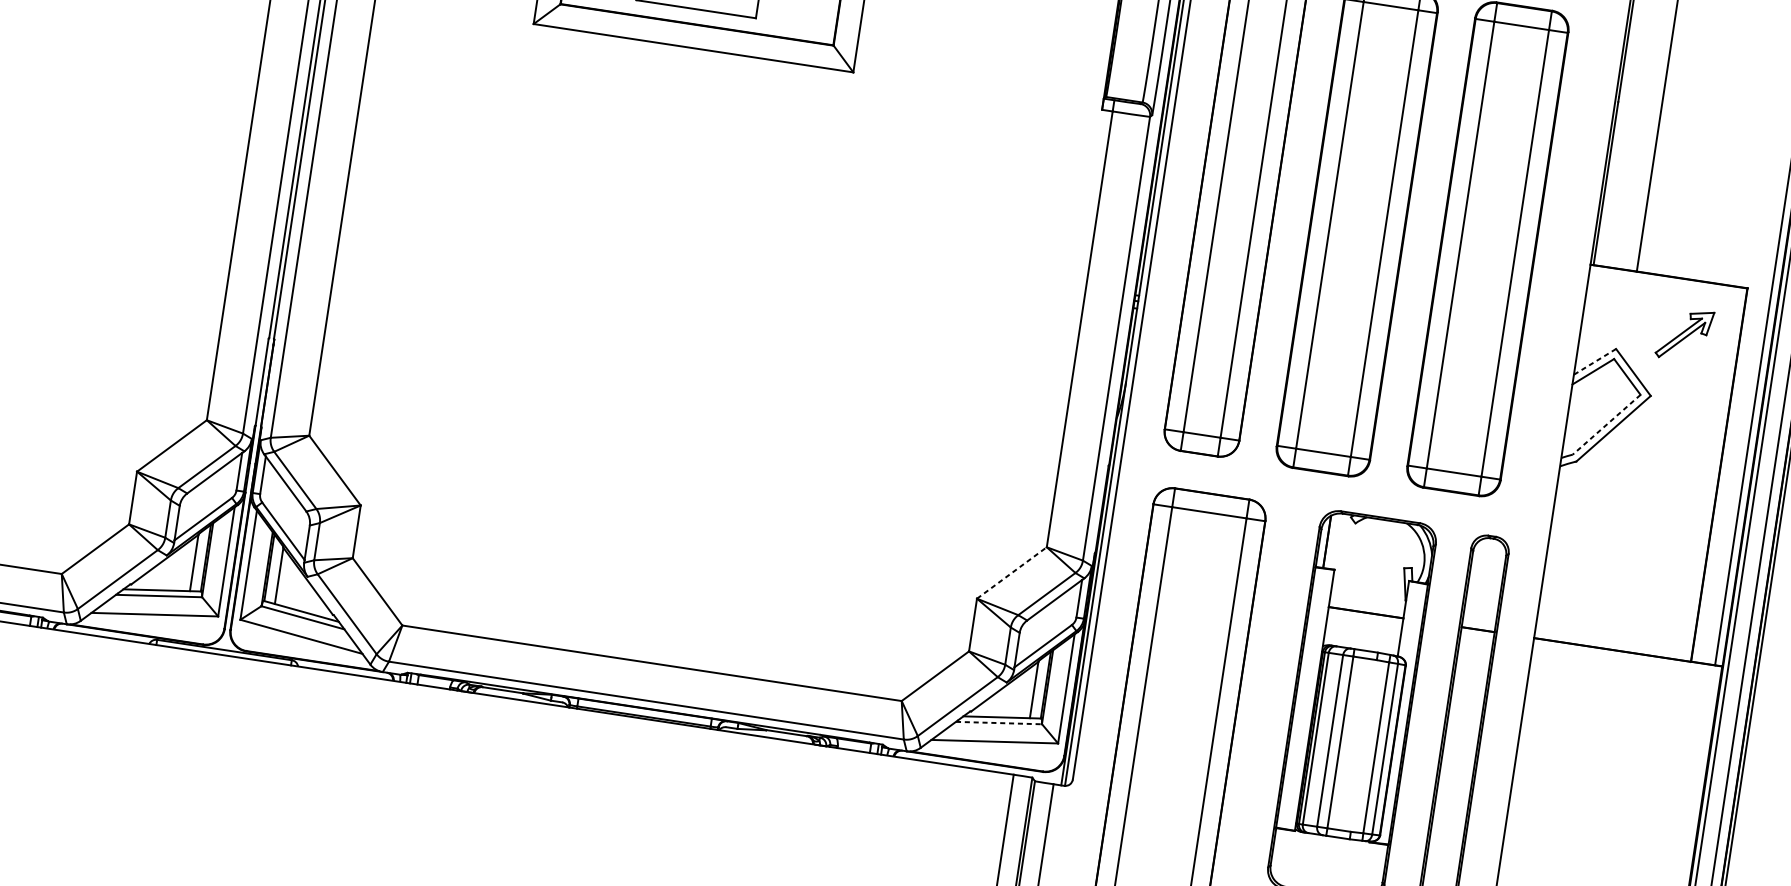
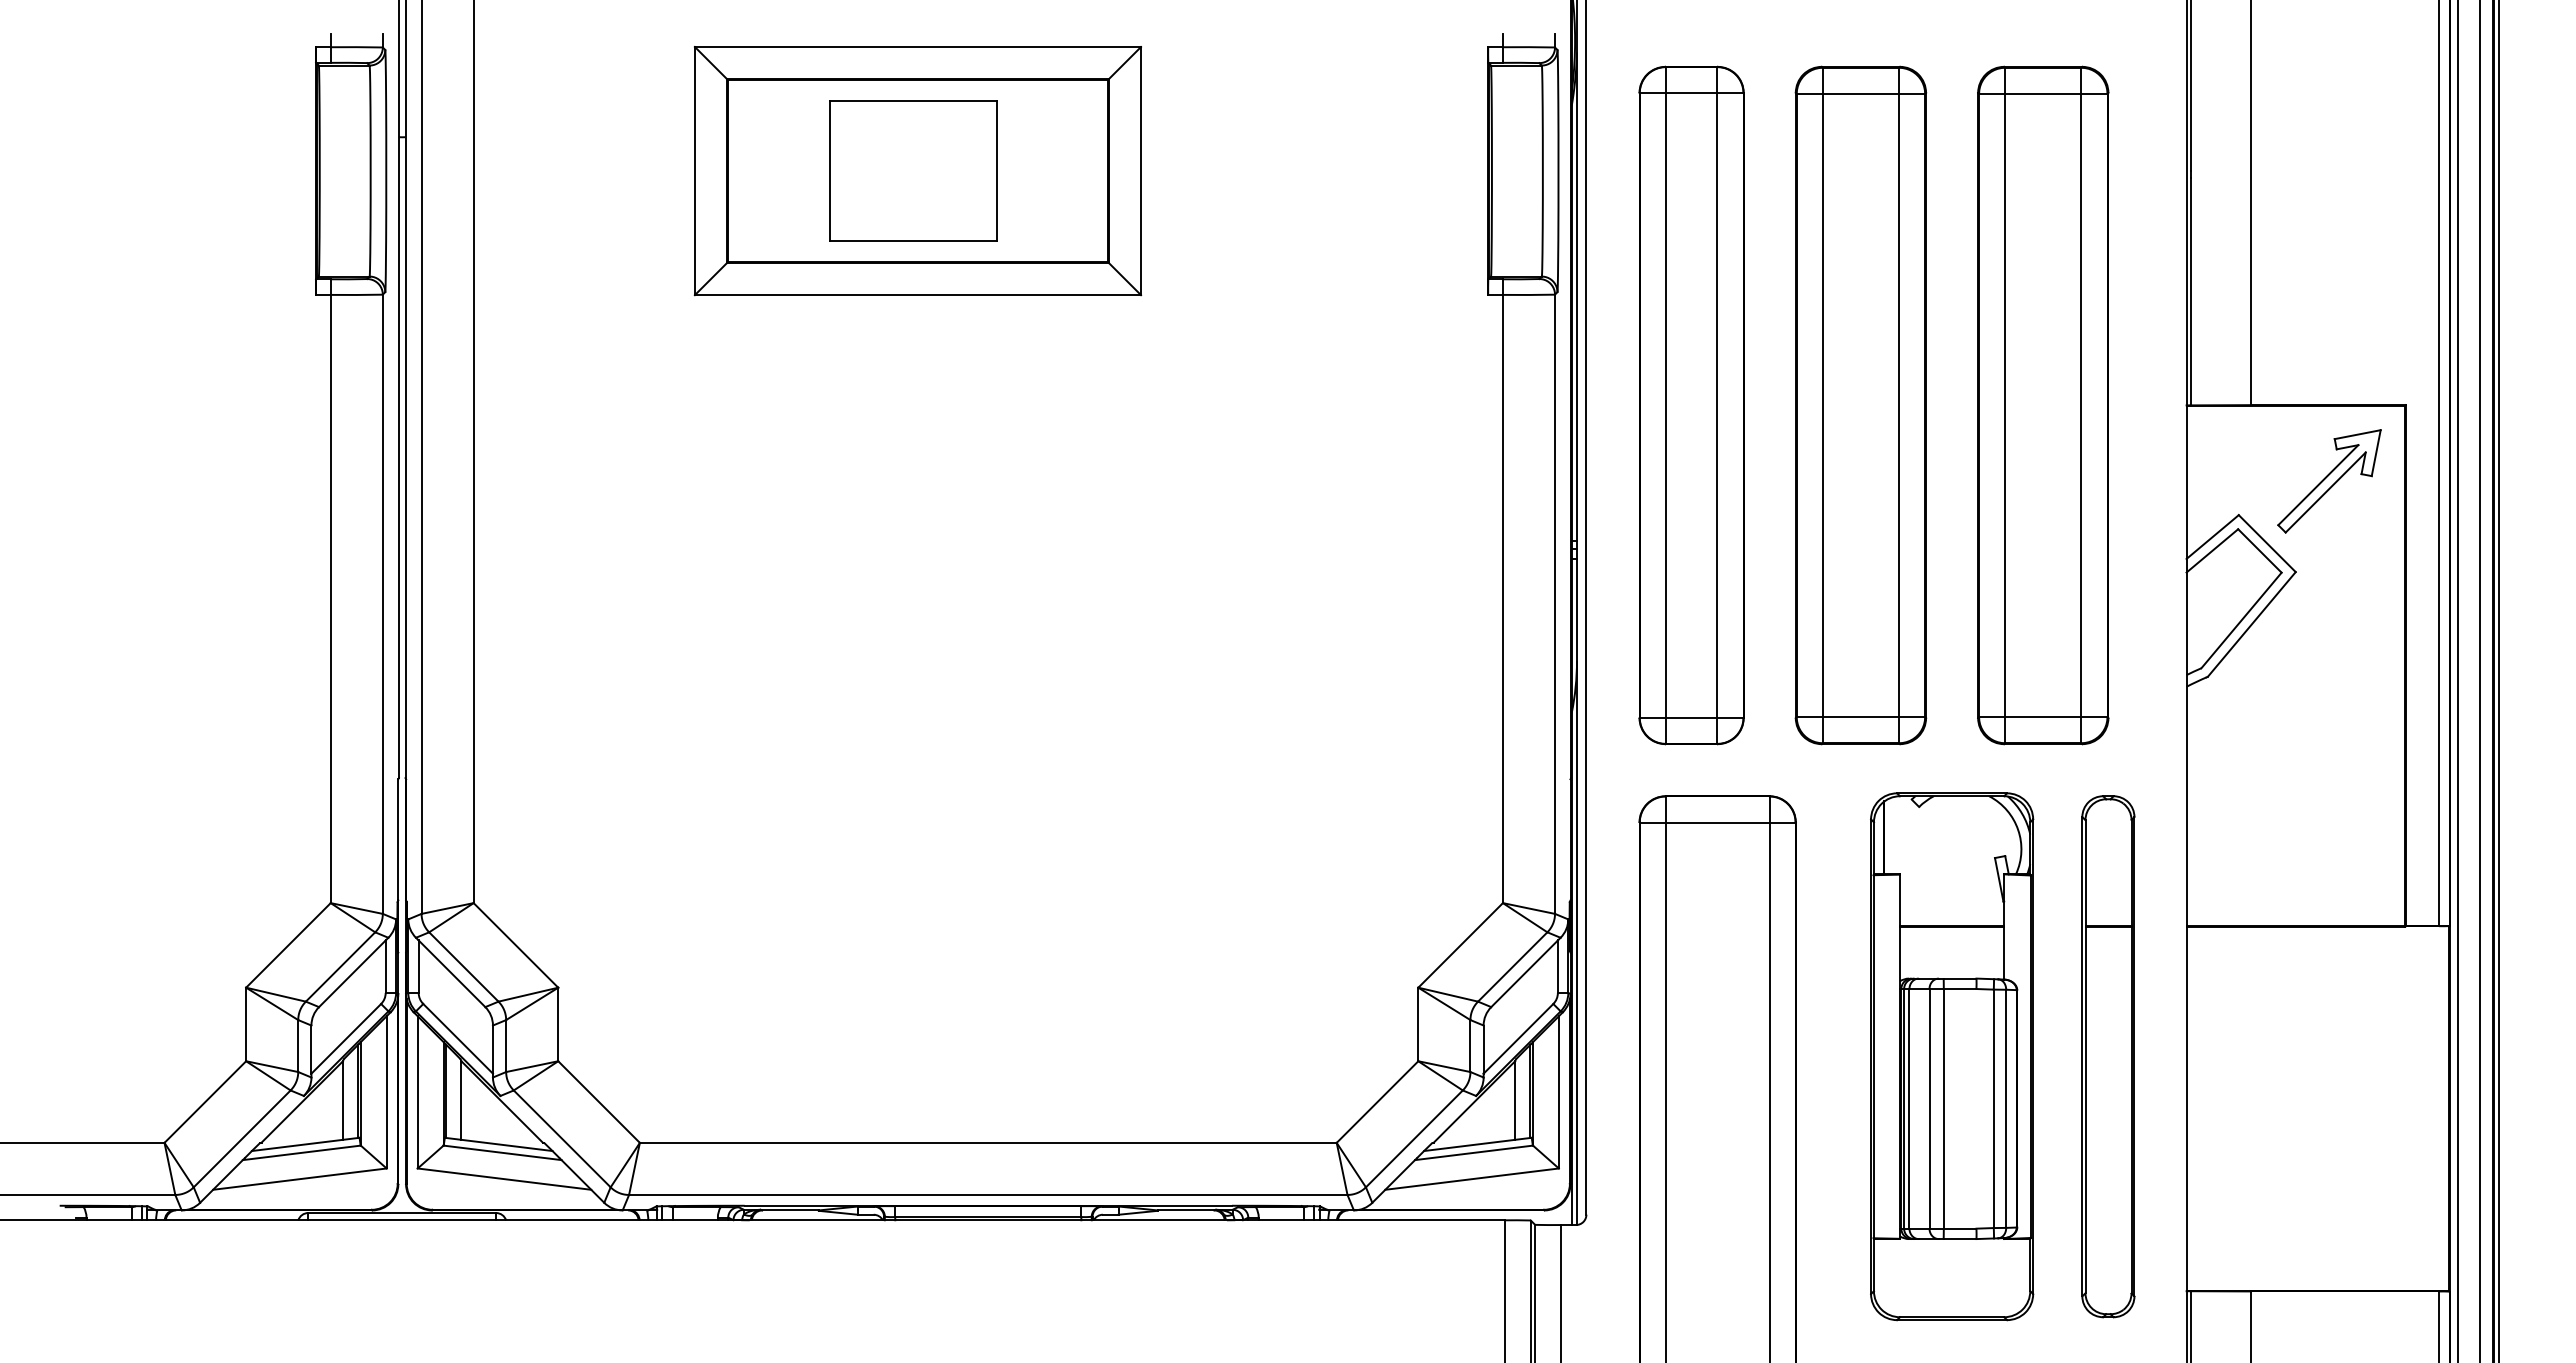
part: (1684, 334) -> (2329, 481), size x1.43
line: (1594, 362) -> (2212, 537), dashed -> solid
line: (1606, 424) -> (2241, 620), dashed -> solid
line: (1011, 573) -> (1460, 945), dashed -> solid
line: (999, 722) -> (1474, 1152), dashed -> solid

